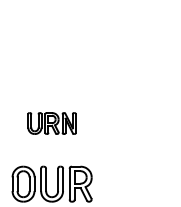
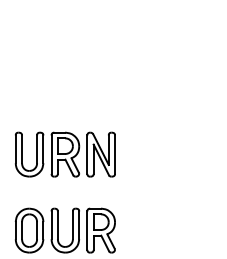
part: (51, 123) -> (64, 154), size x1.67

